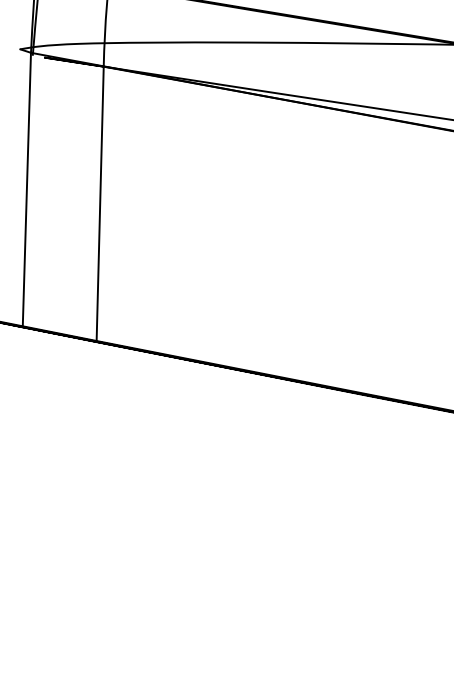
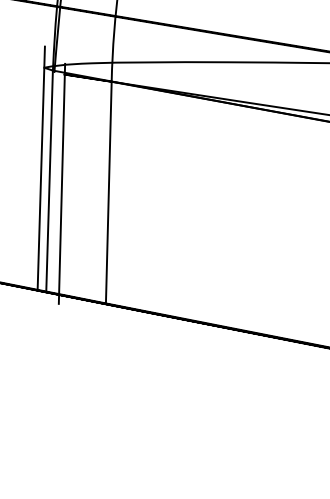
line: (16, 173) -> (41, 168), added
line: (42, 192) -> (62, 183), added

